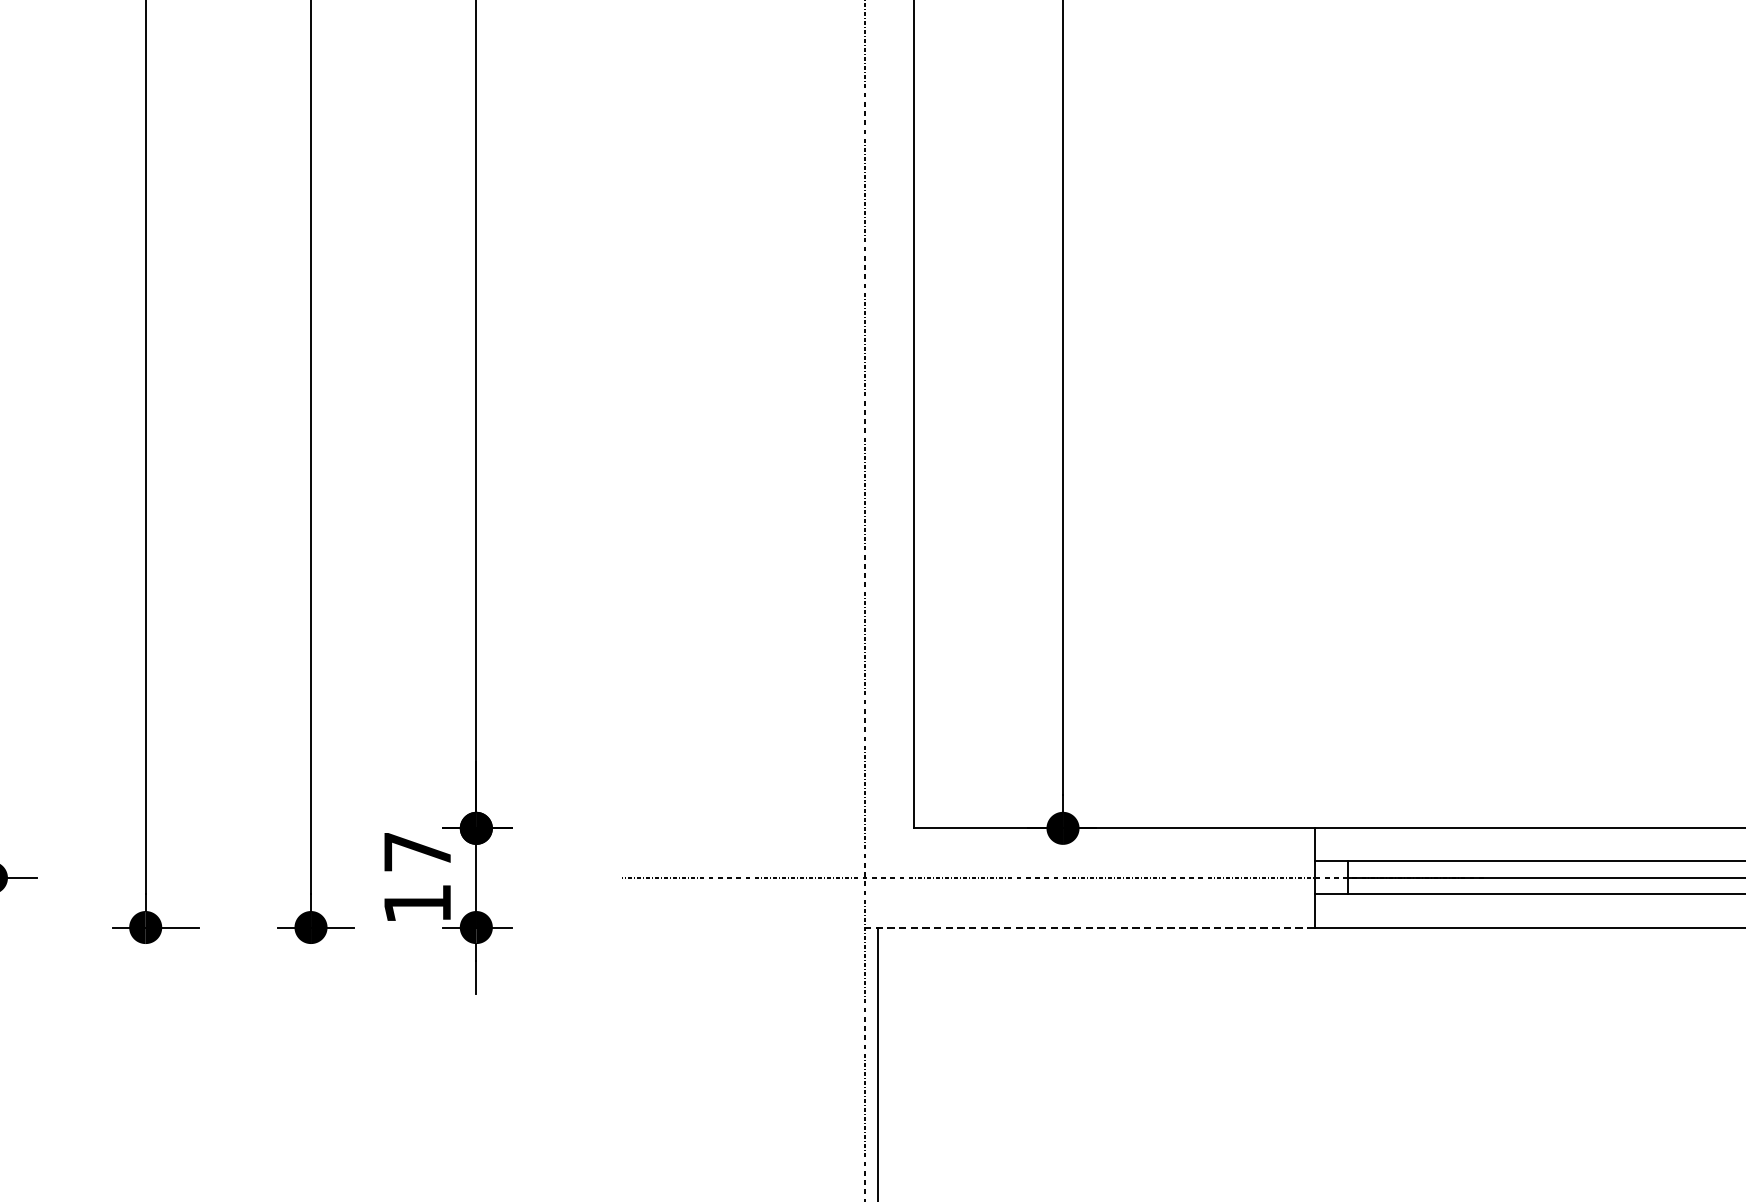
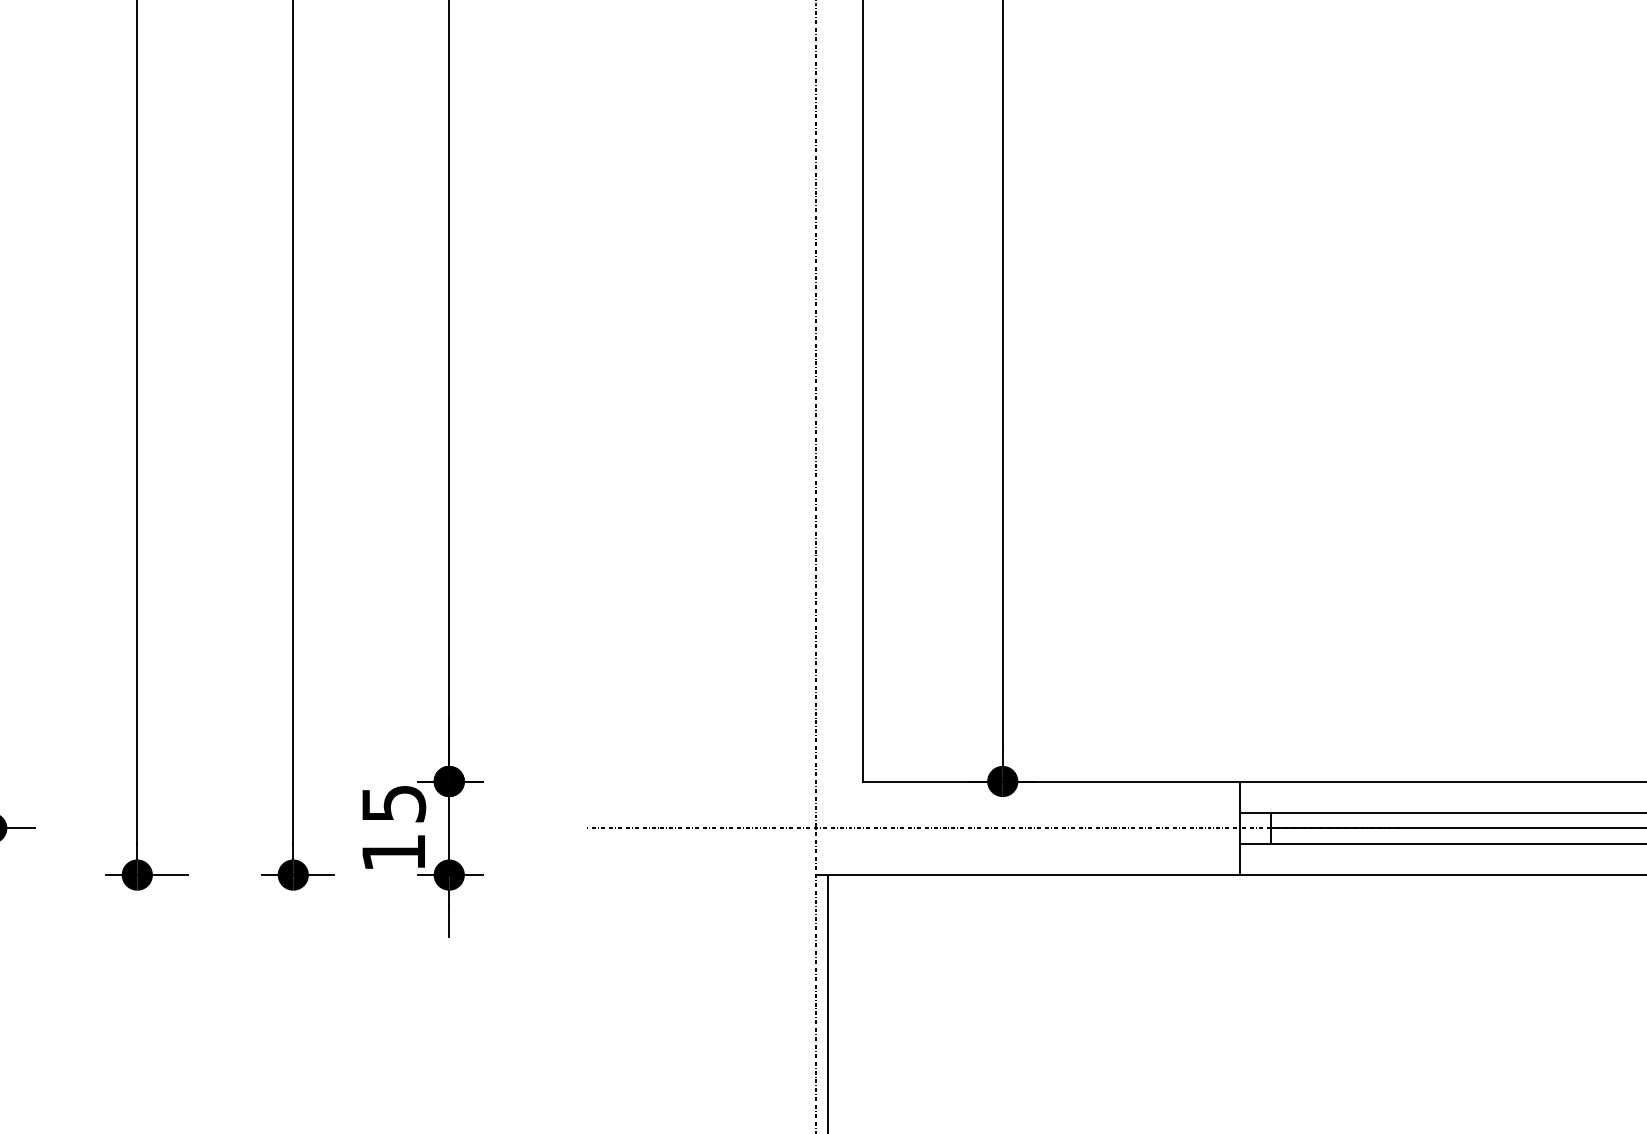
text: (418, 851) -> (394, 803), 17 -> 15
line: (1089, 927) -> (1027, 875), dashed -> solid

